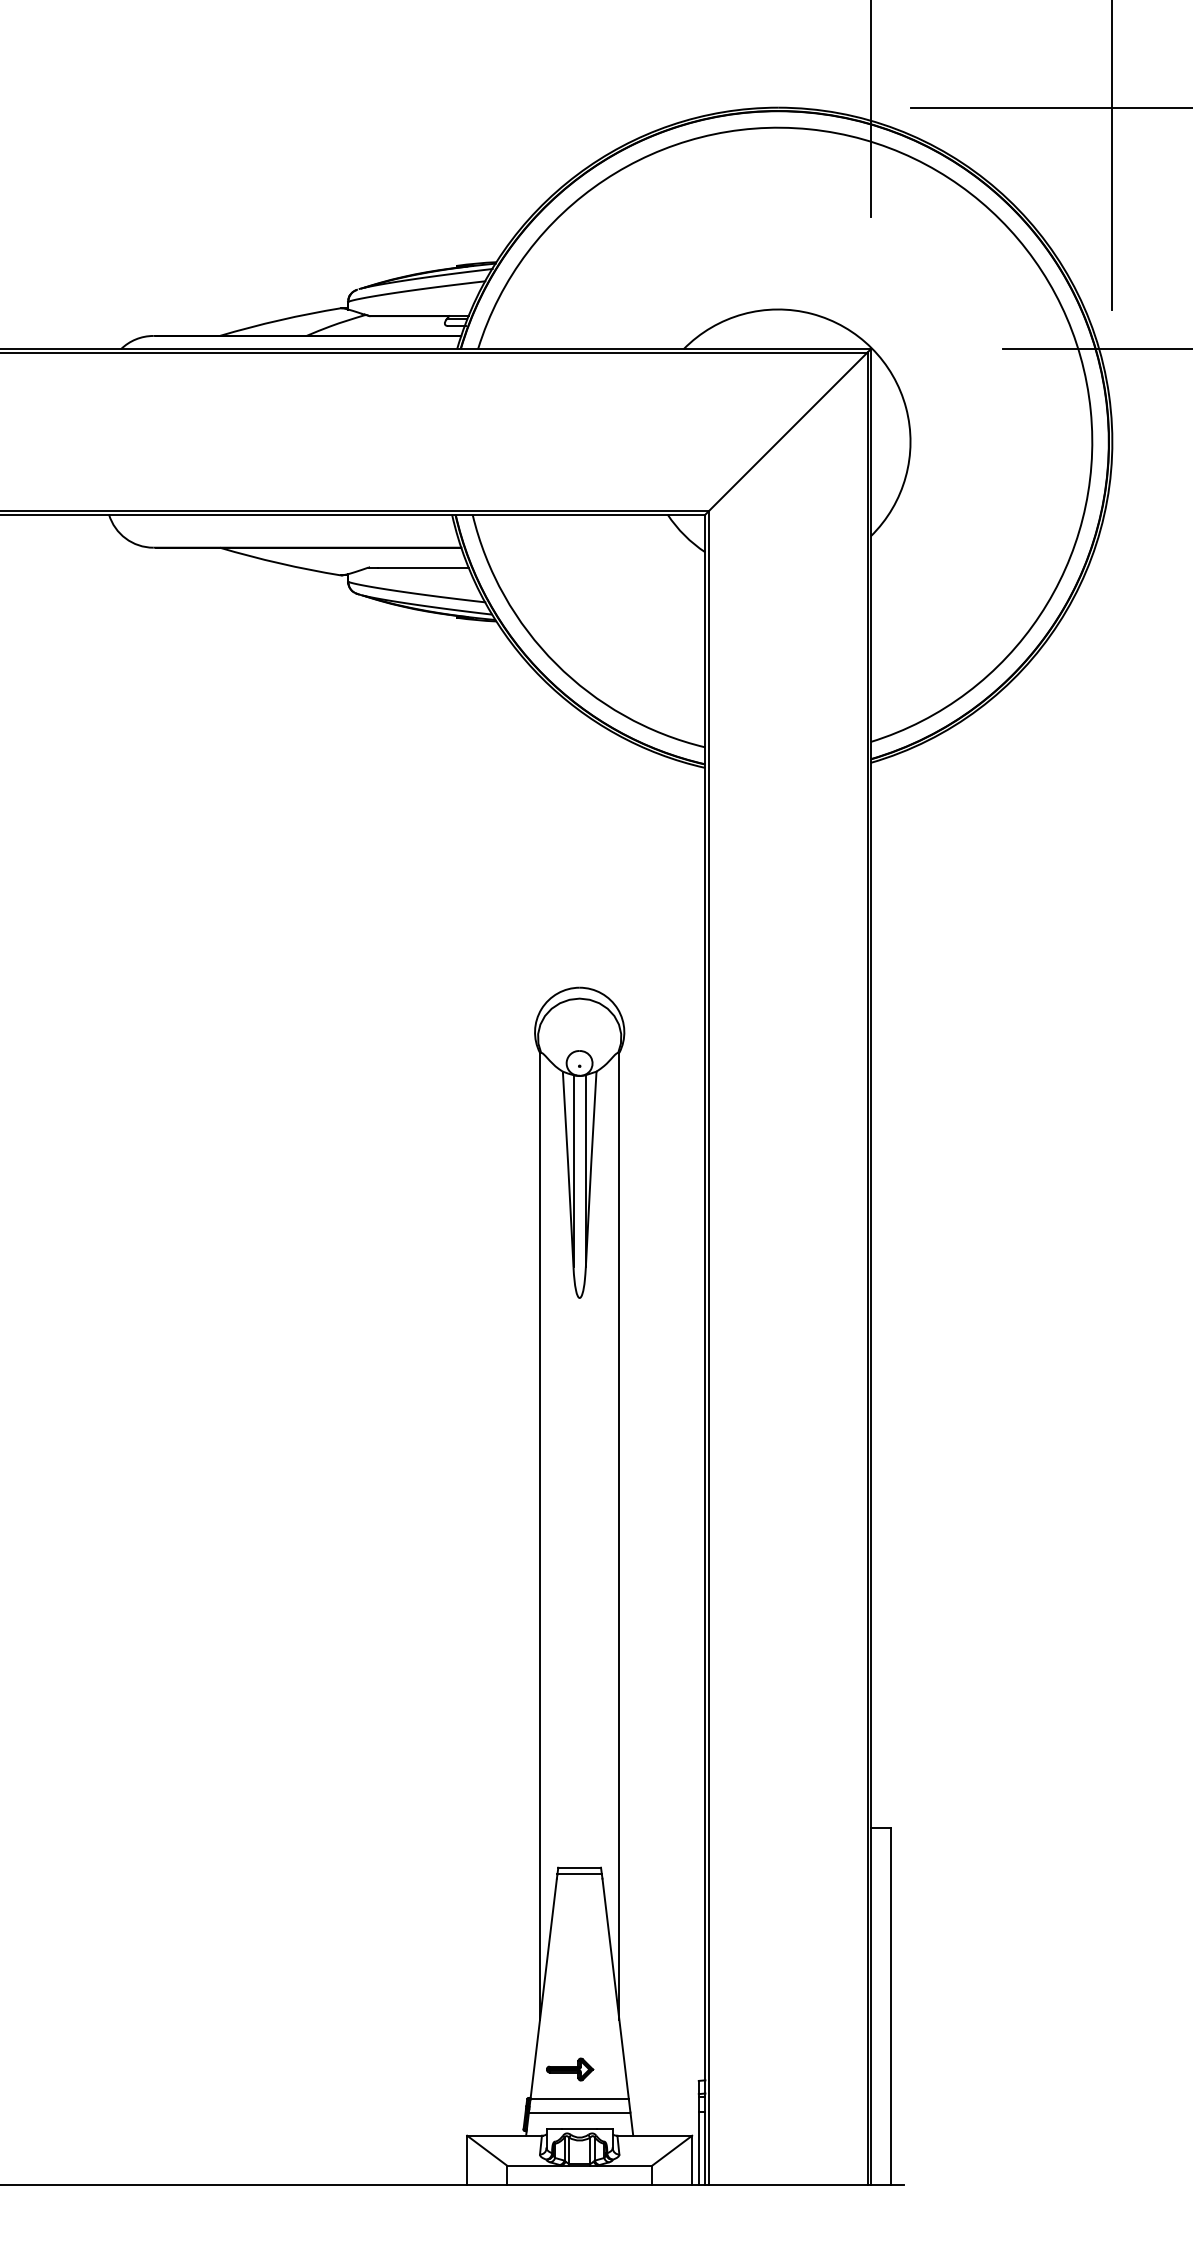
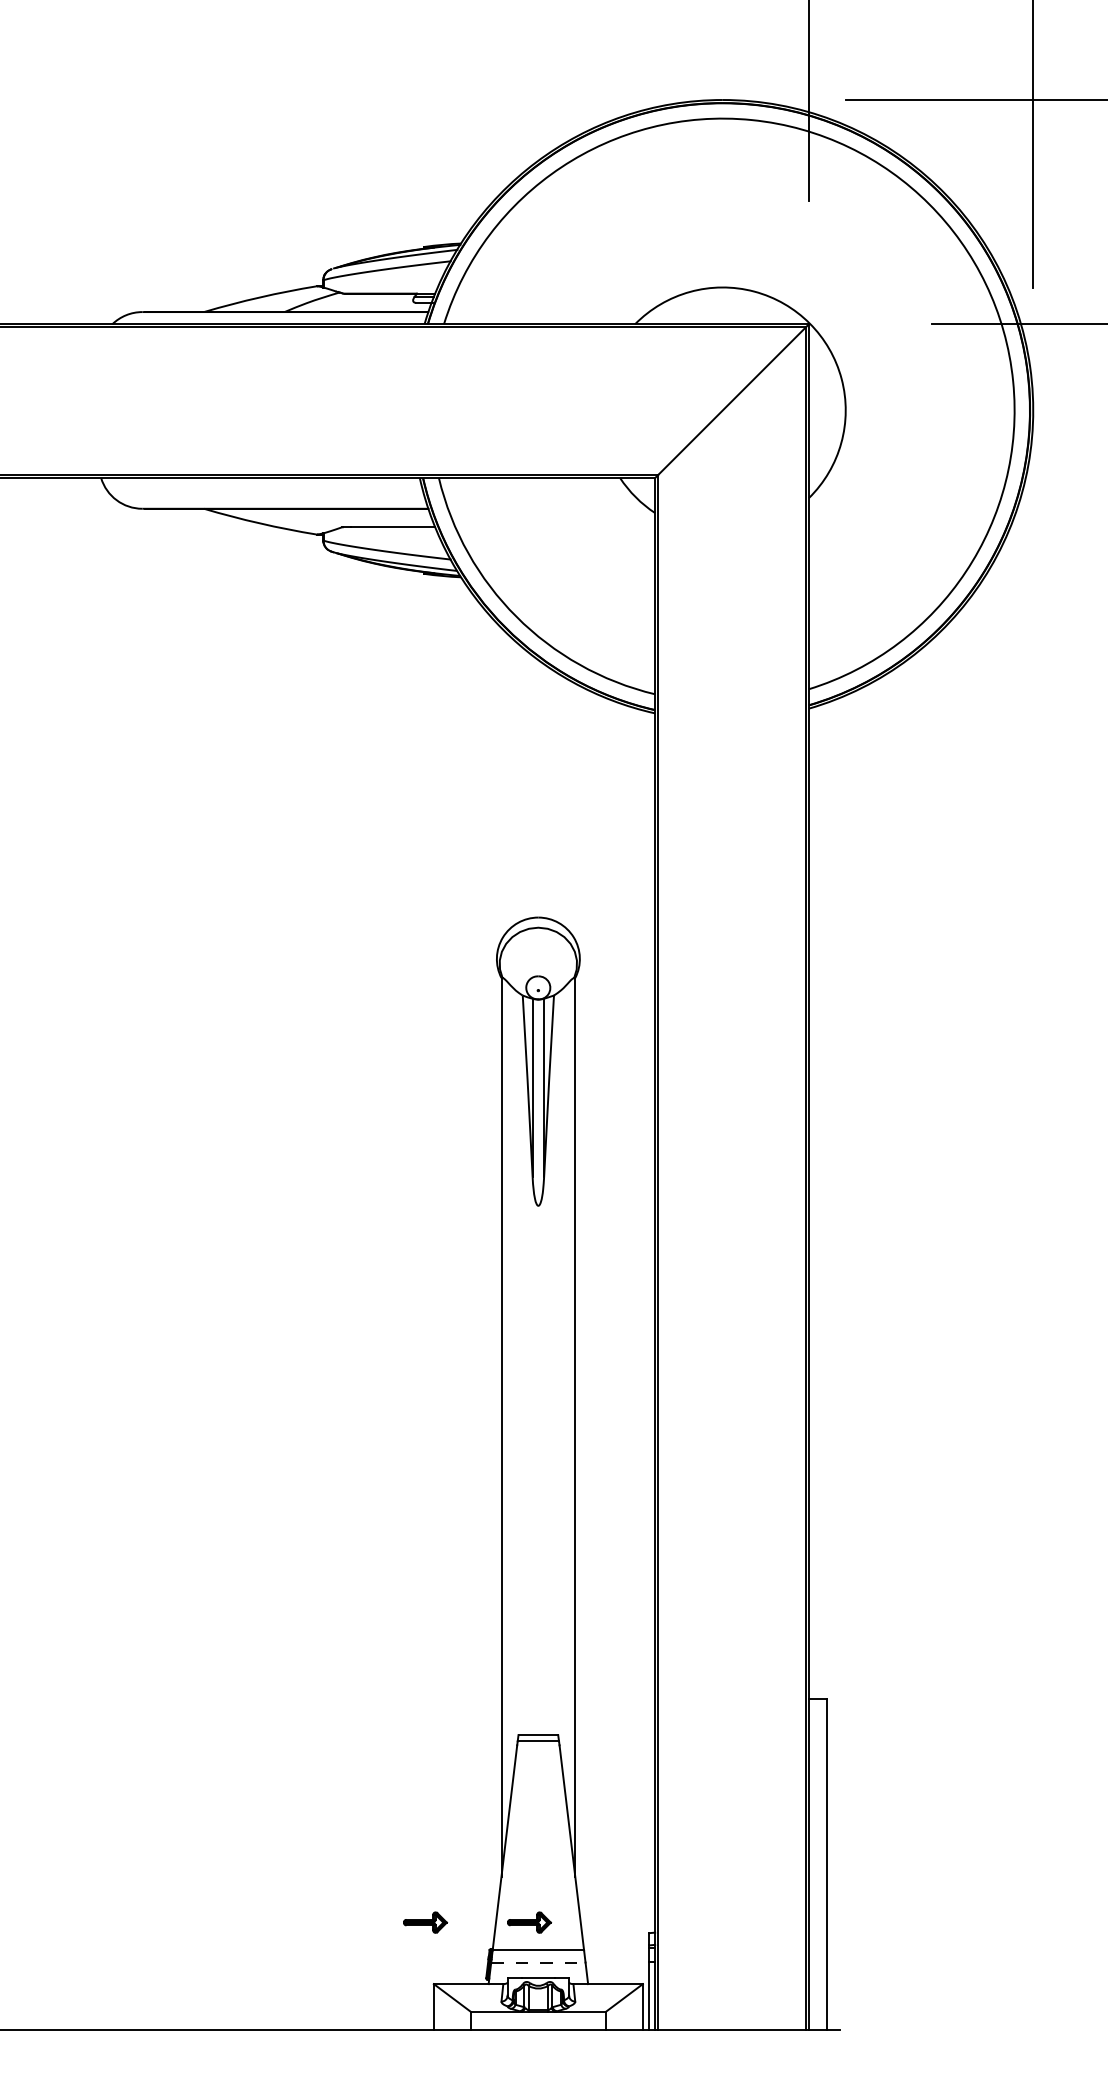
part: (458, 2069) -> (425, 1922), added
line: (579, 2112) -> (538, 1962), solid -> dashed

